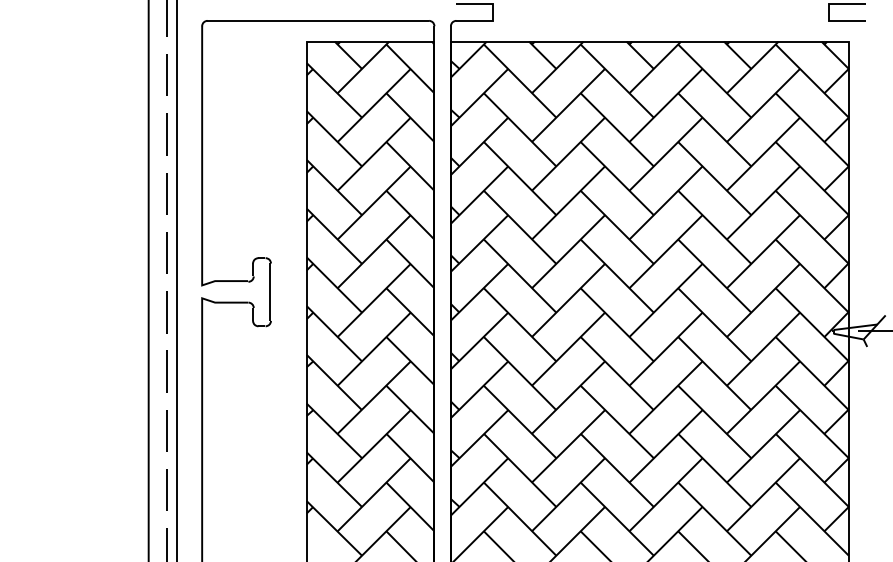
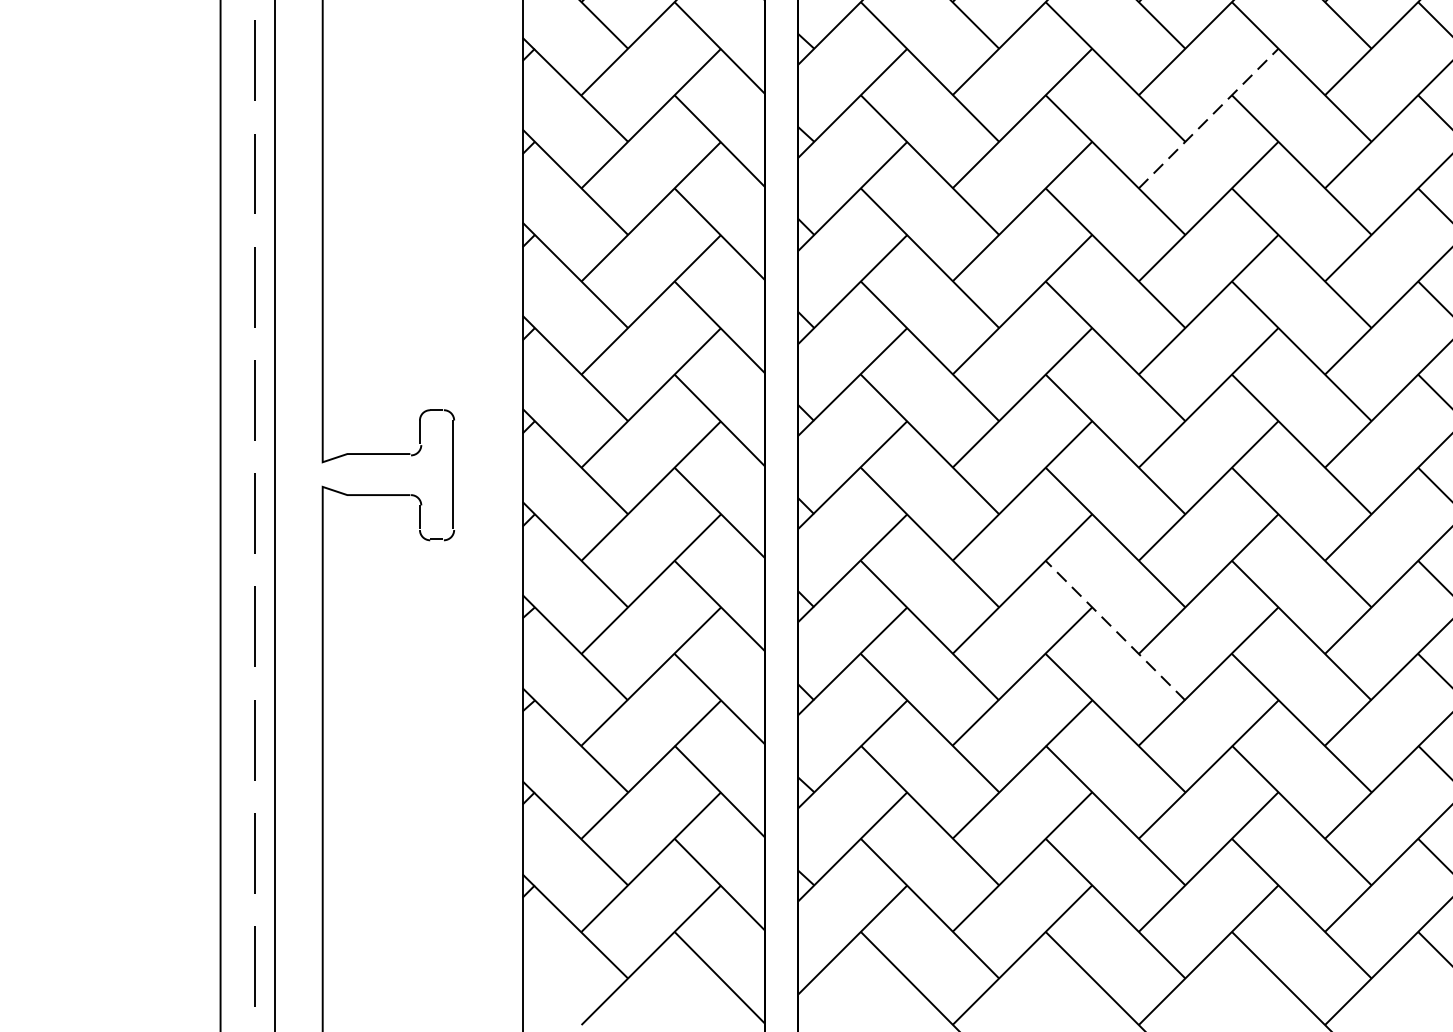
line: (666, 105) -> (1209, 118), solid -> dashed
line: (617, 373) -> (1116, 630), solid -> dashed

